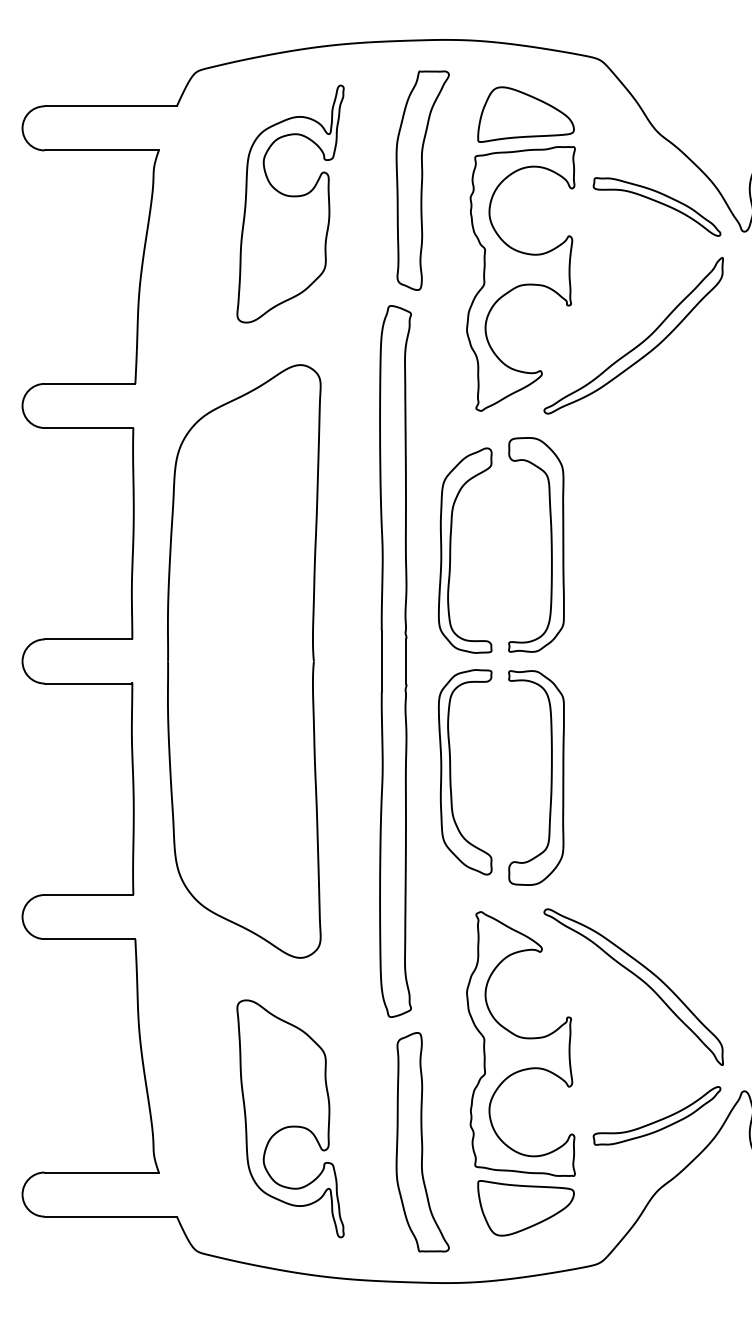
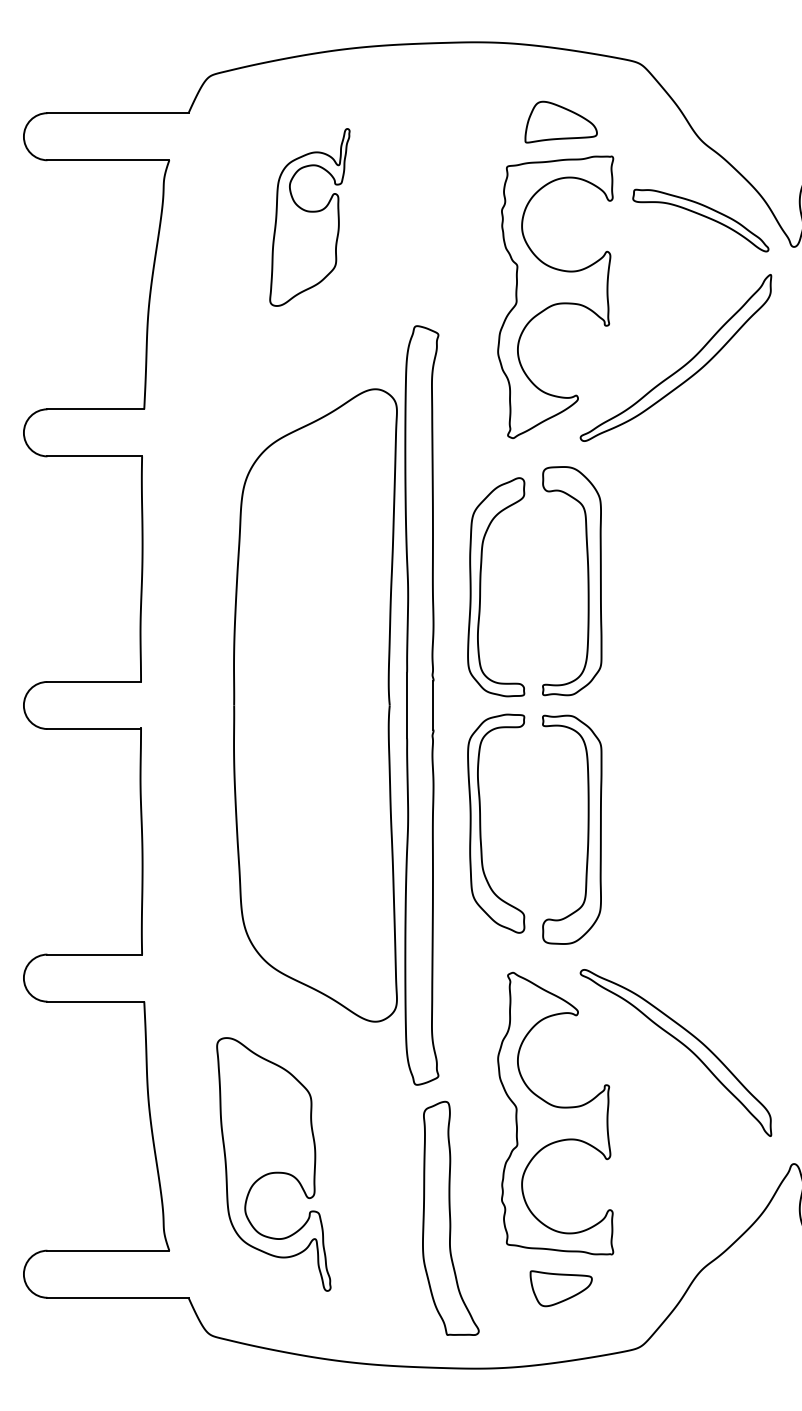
part: (526, 115) -> (561, 122), size x0.7
part: (422, 180) -> (450, 192), removed
part: (290, 204) -> (309, 217), size x0.7
part: (244, 661) -> (315, 705), moved
part: (656, 1116) -> (700, 1190), removed
part: (290, 1118) -> (273, 1164), moved
part: (526, 1207) -> (561, 1288), size x0.6

